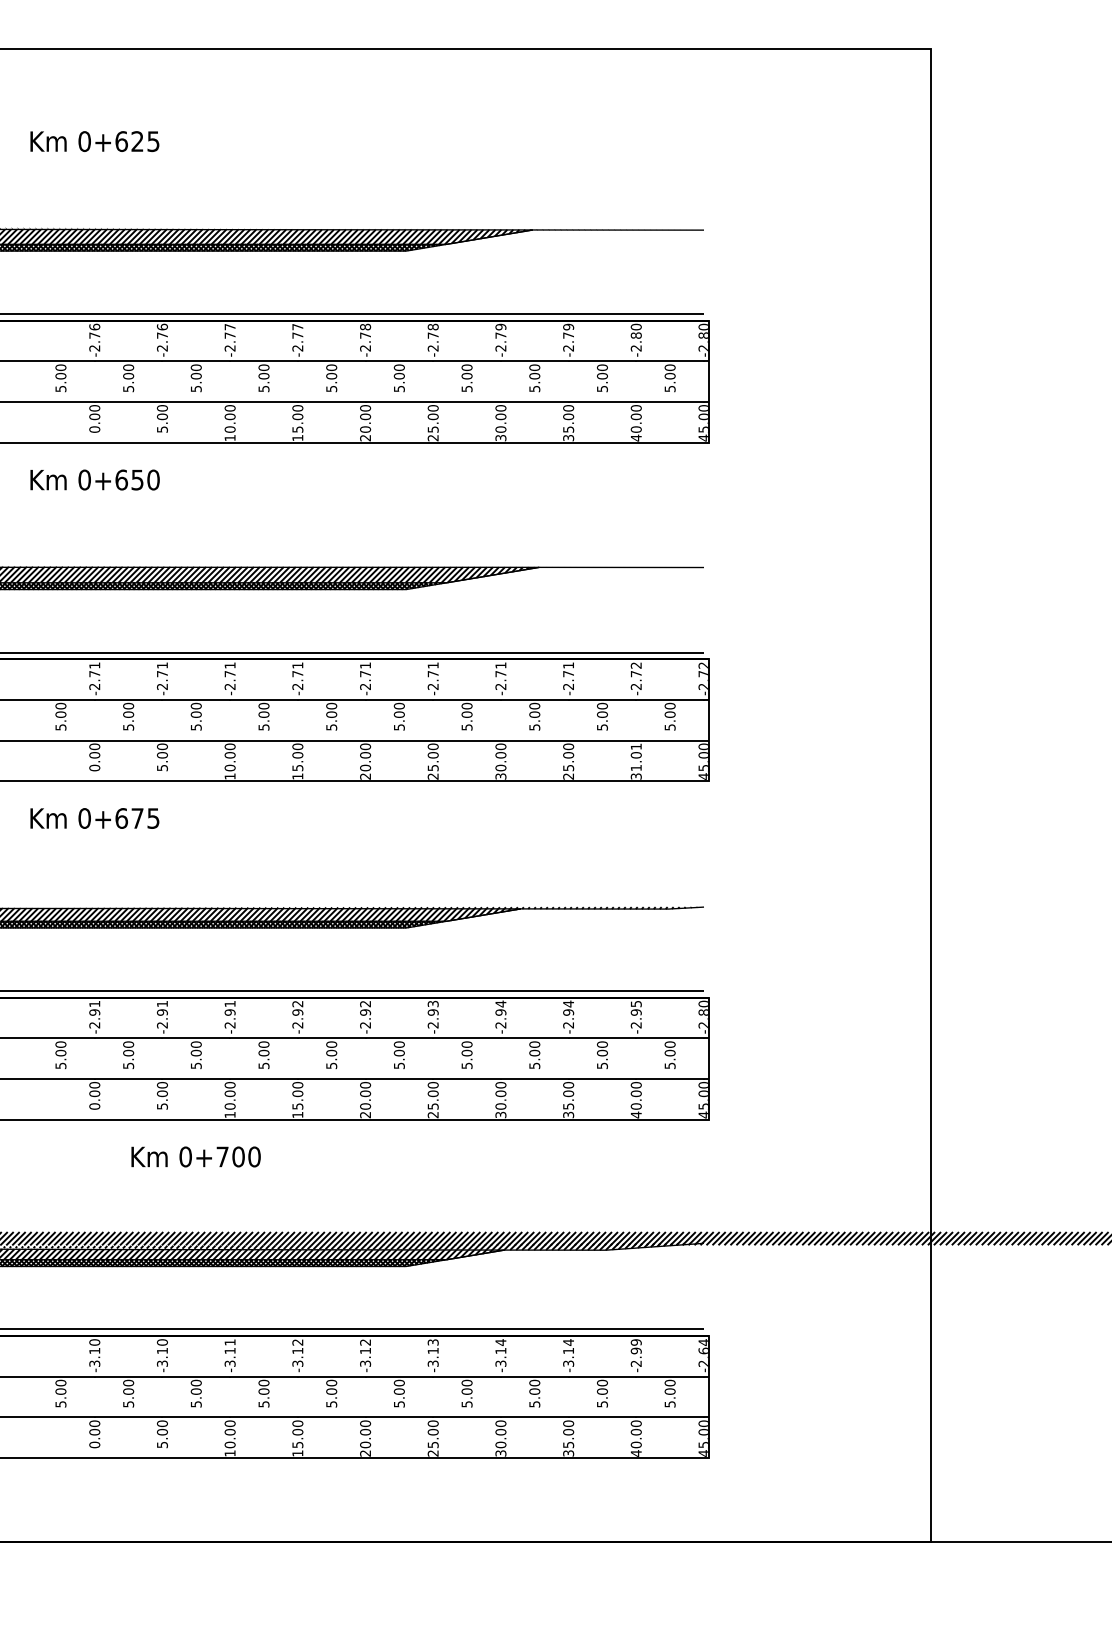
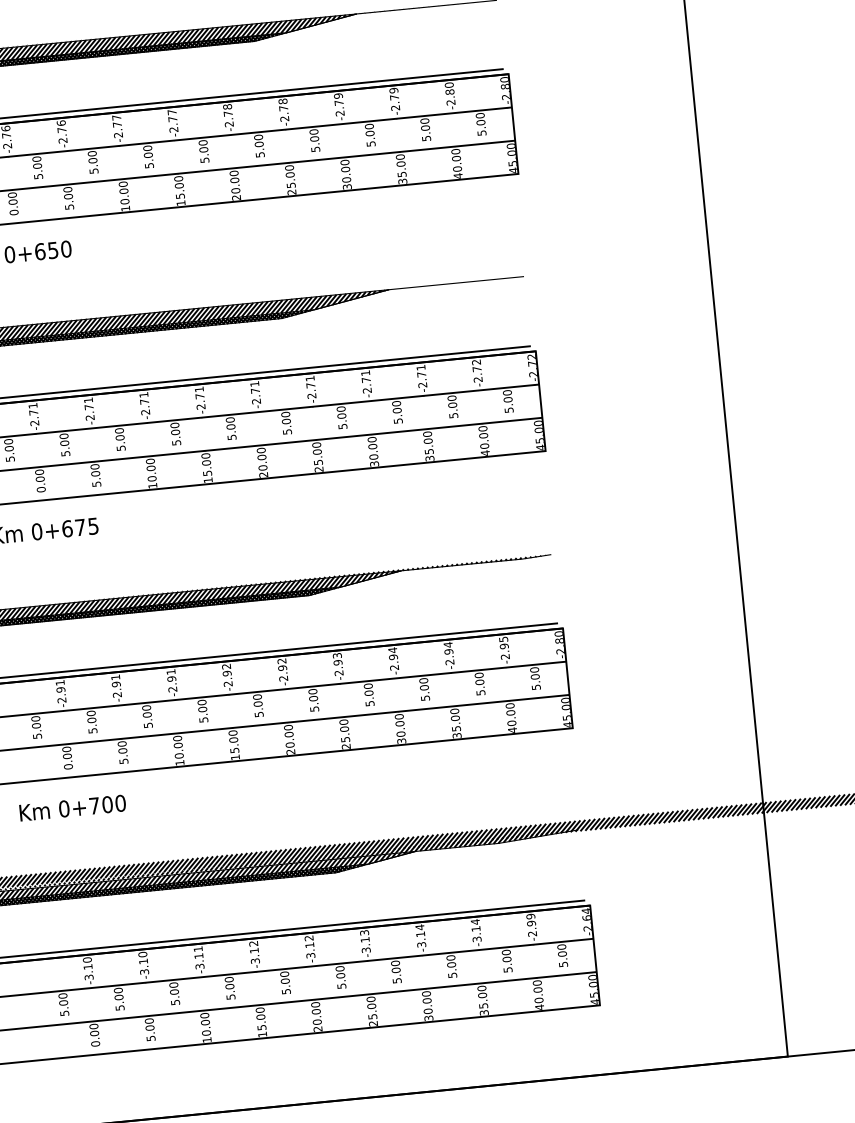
text: (635, 761) -> (483, 440), 31.01 -> 40.00
text: (568, 776) -> (429, 458), 25.00 -> 35.00
text: (195, 1156) -> (72, 807), moved

